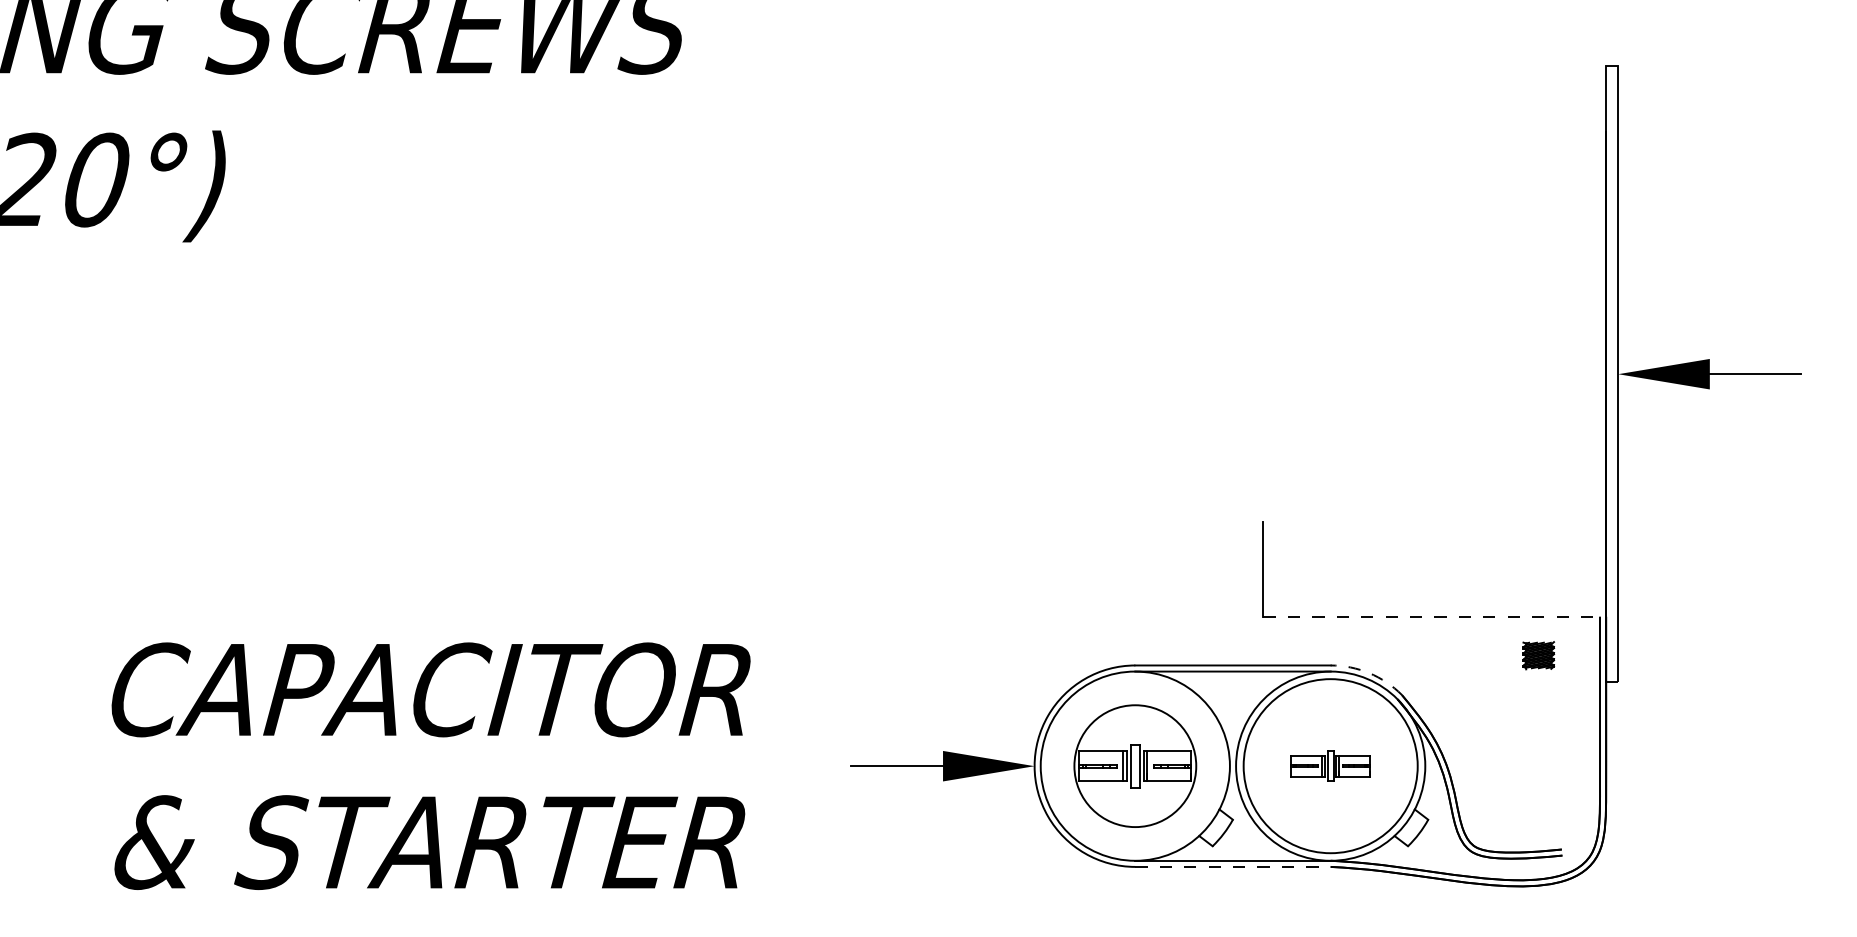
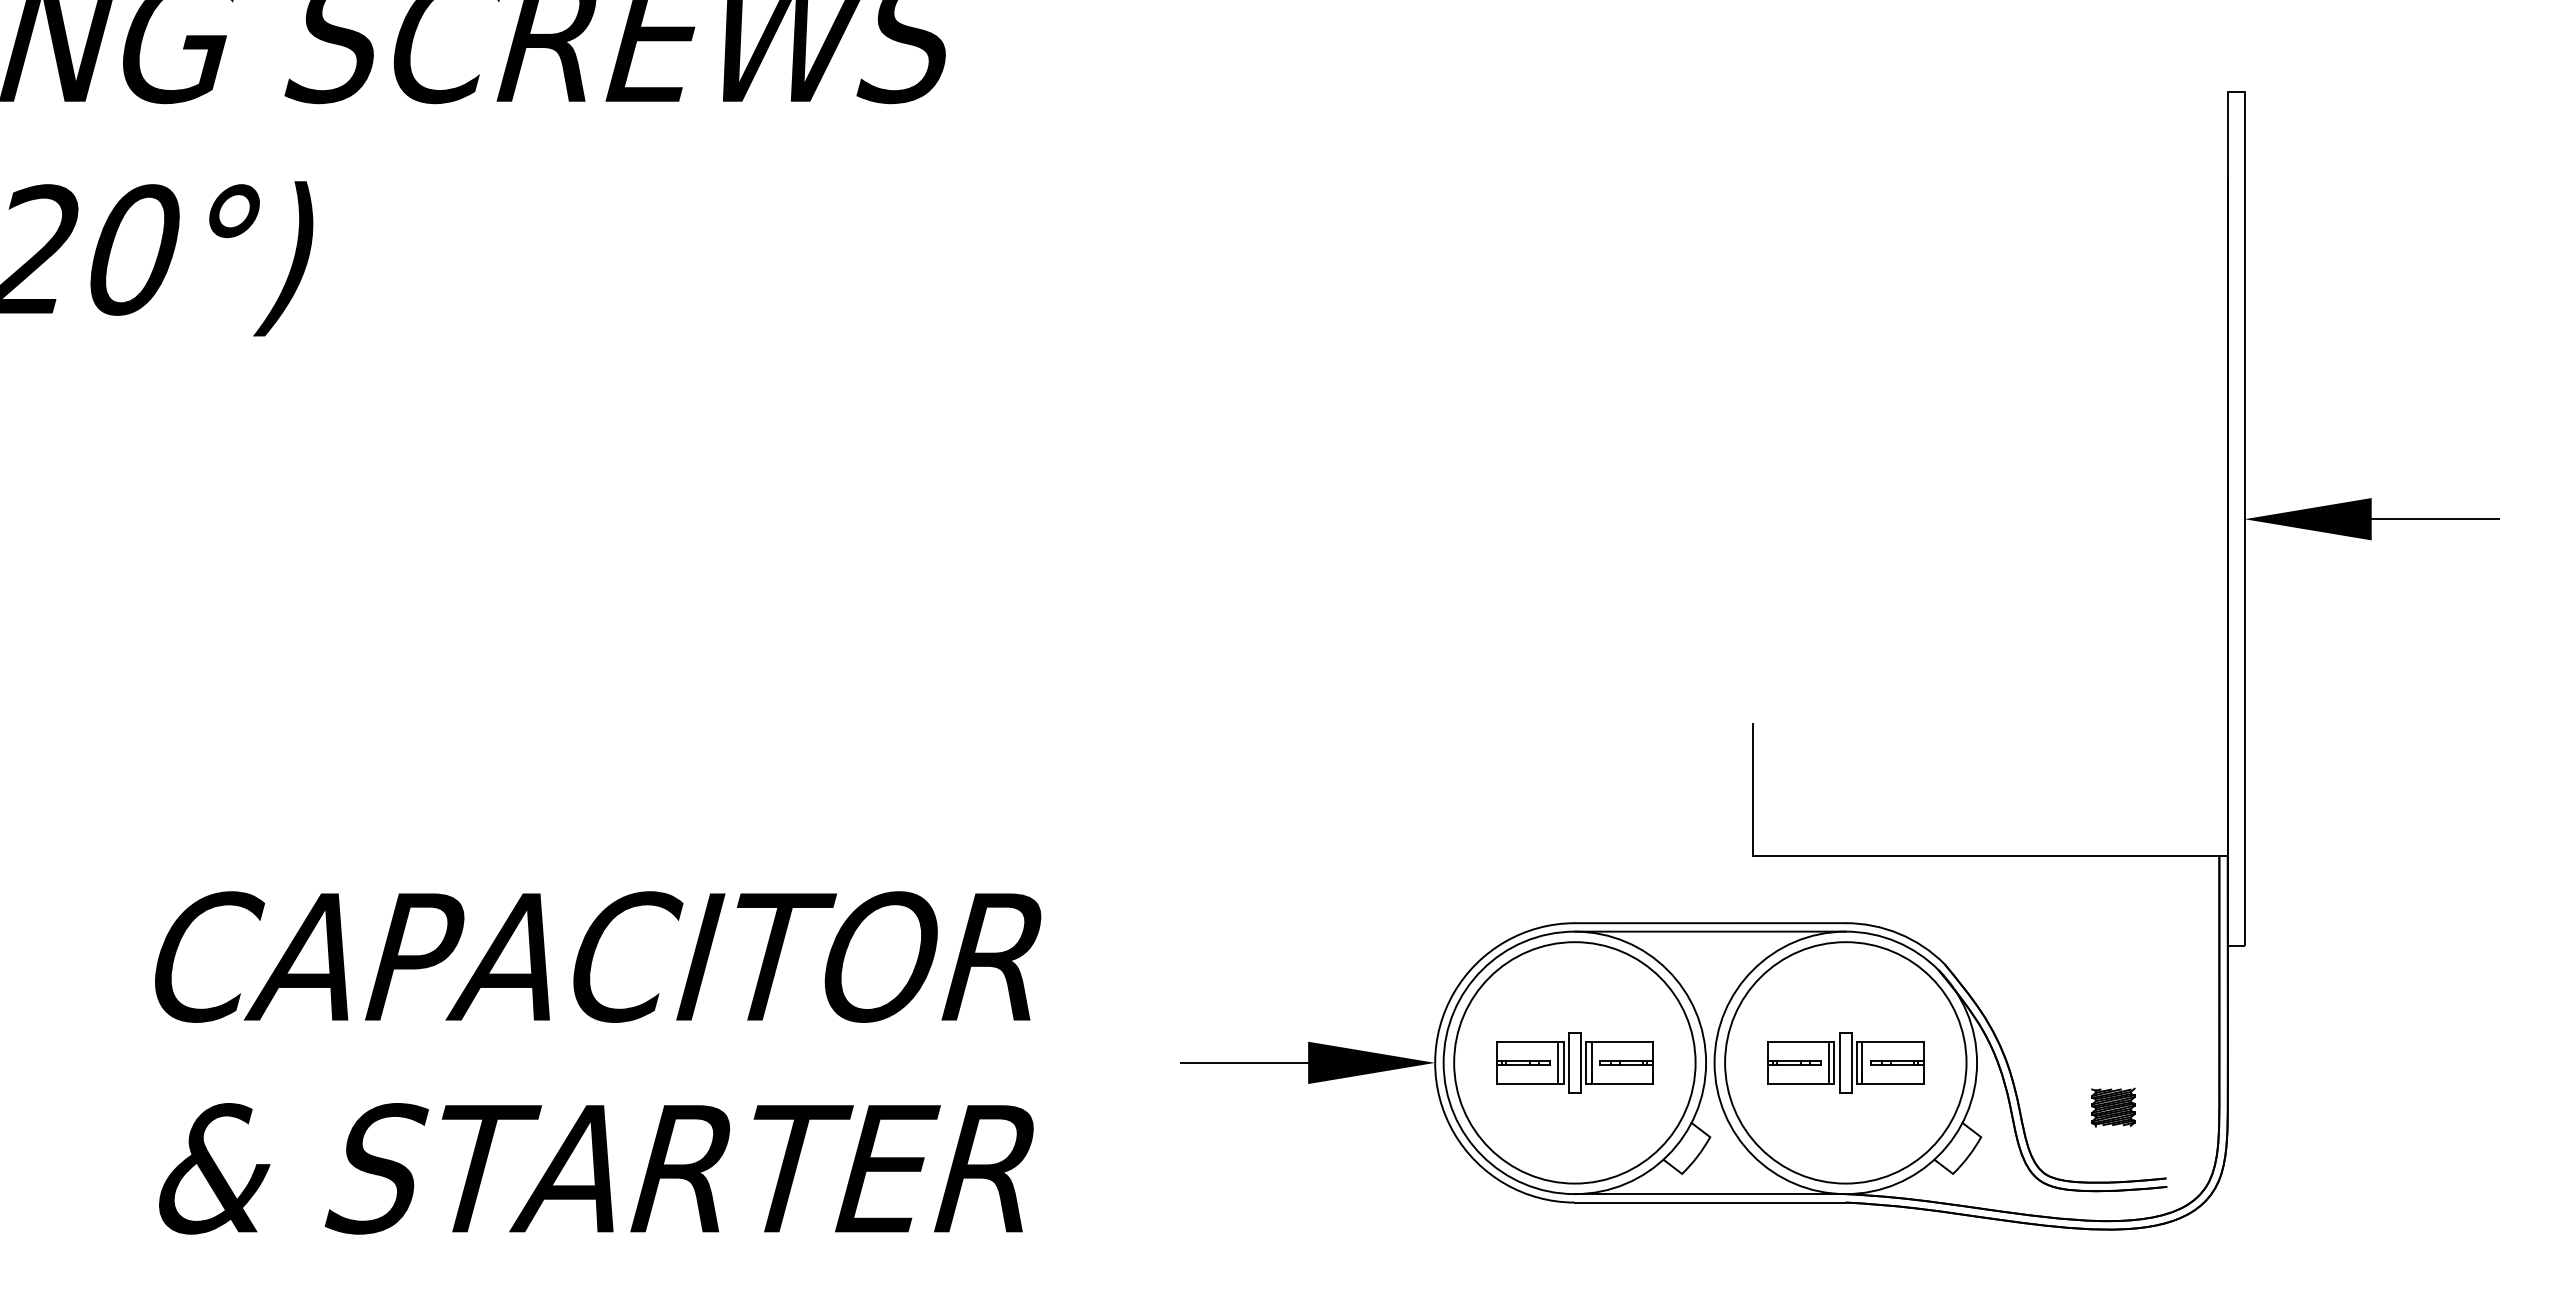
line: (1435, 616) -> (1990, 855), dashed -> solid
part: (1538, 655) -> (2113, 1107), moved
arc: (1369, 672) -> (1899, 933), dashed -> solid
circle: (1135, 765) -> (1574, 1062), size x1.43
part: (1330, 765) -> (1845, 1062), size x1.43
line: (1233, 866) -> (1710, 1202), dashed -> solid

